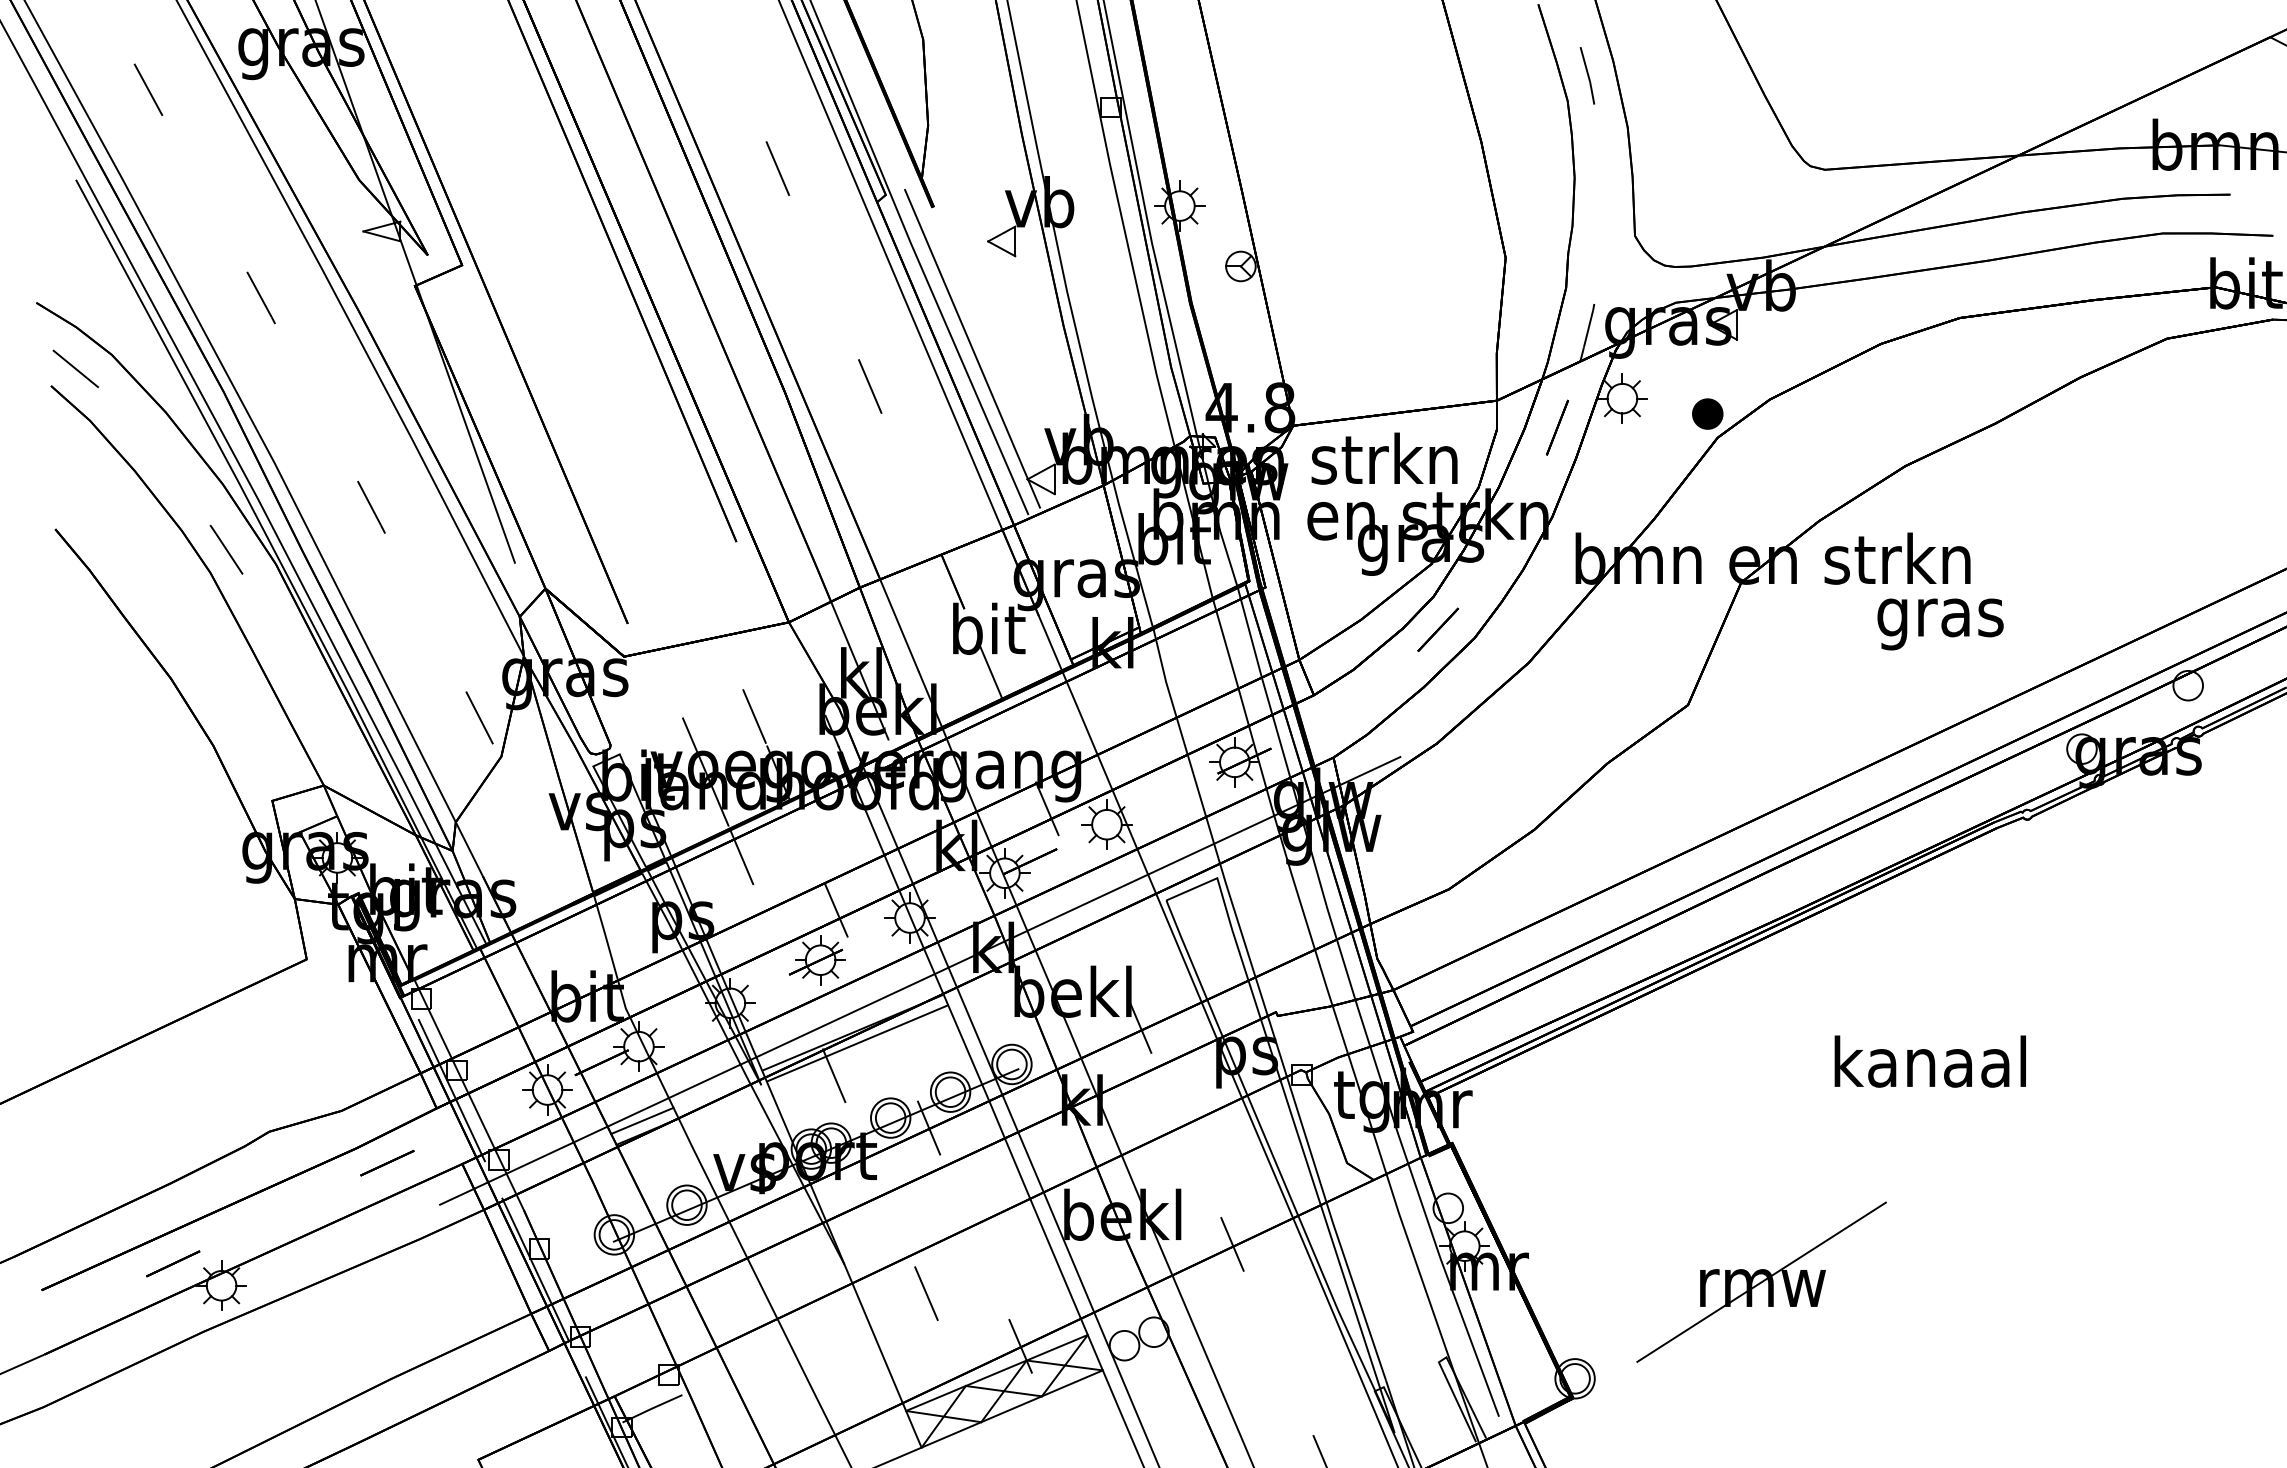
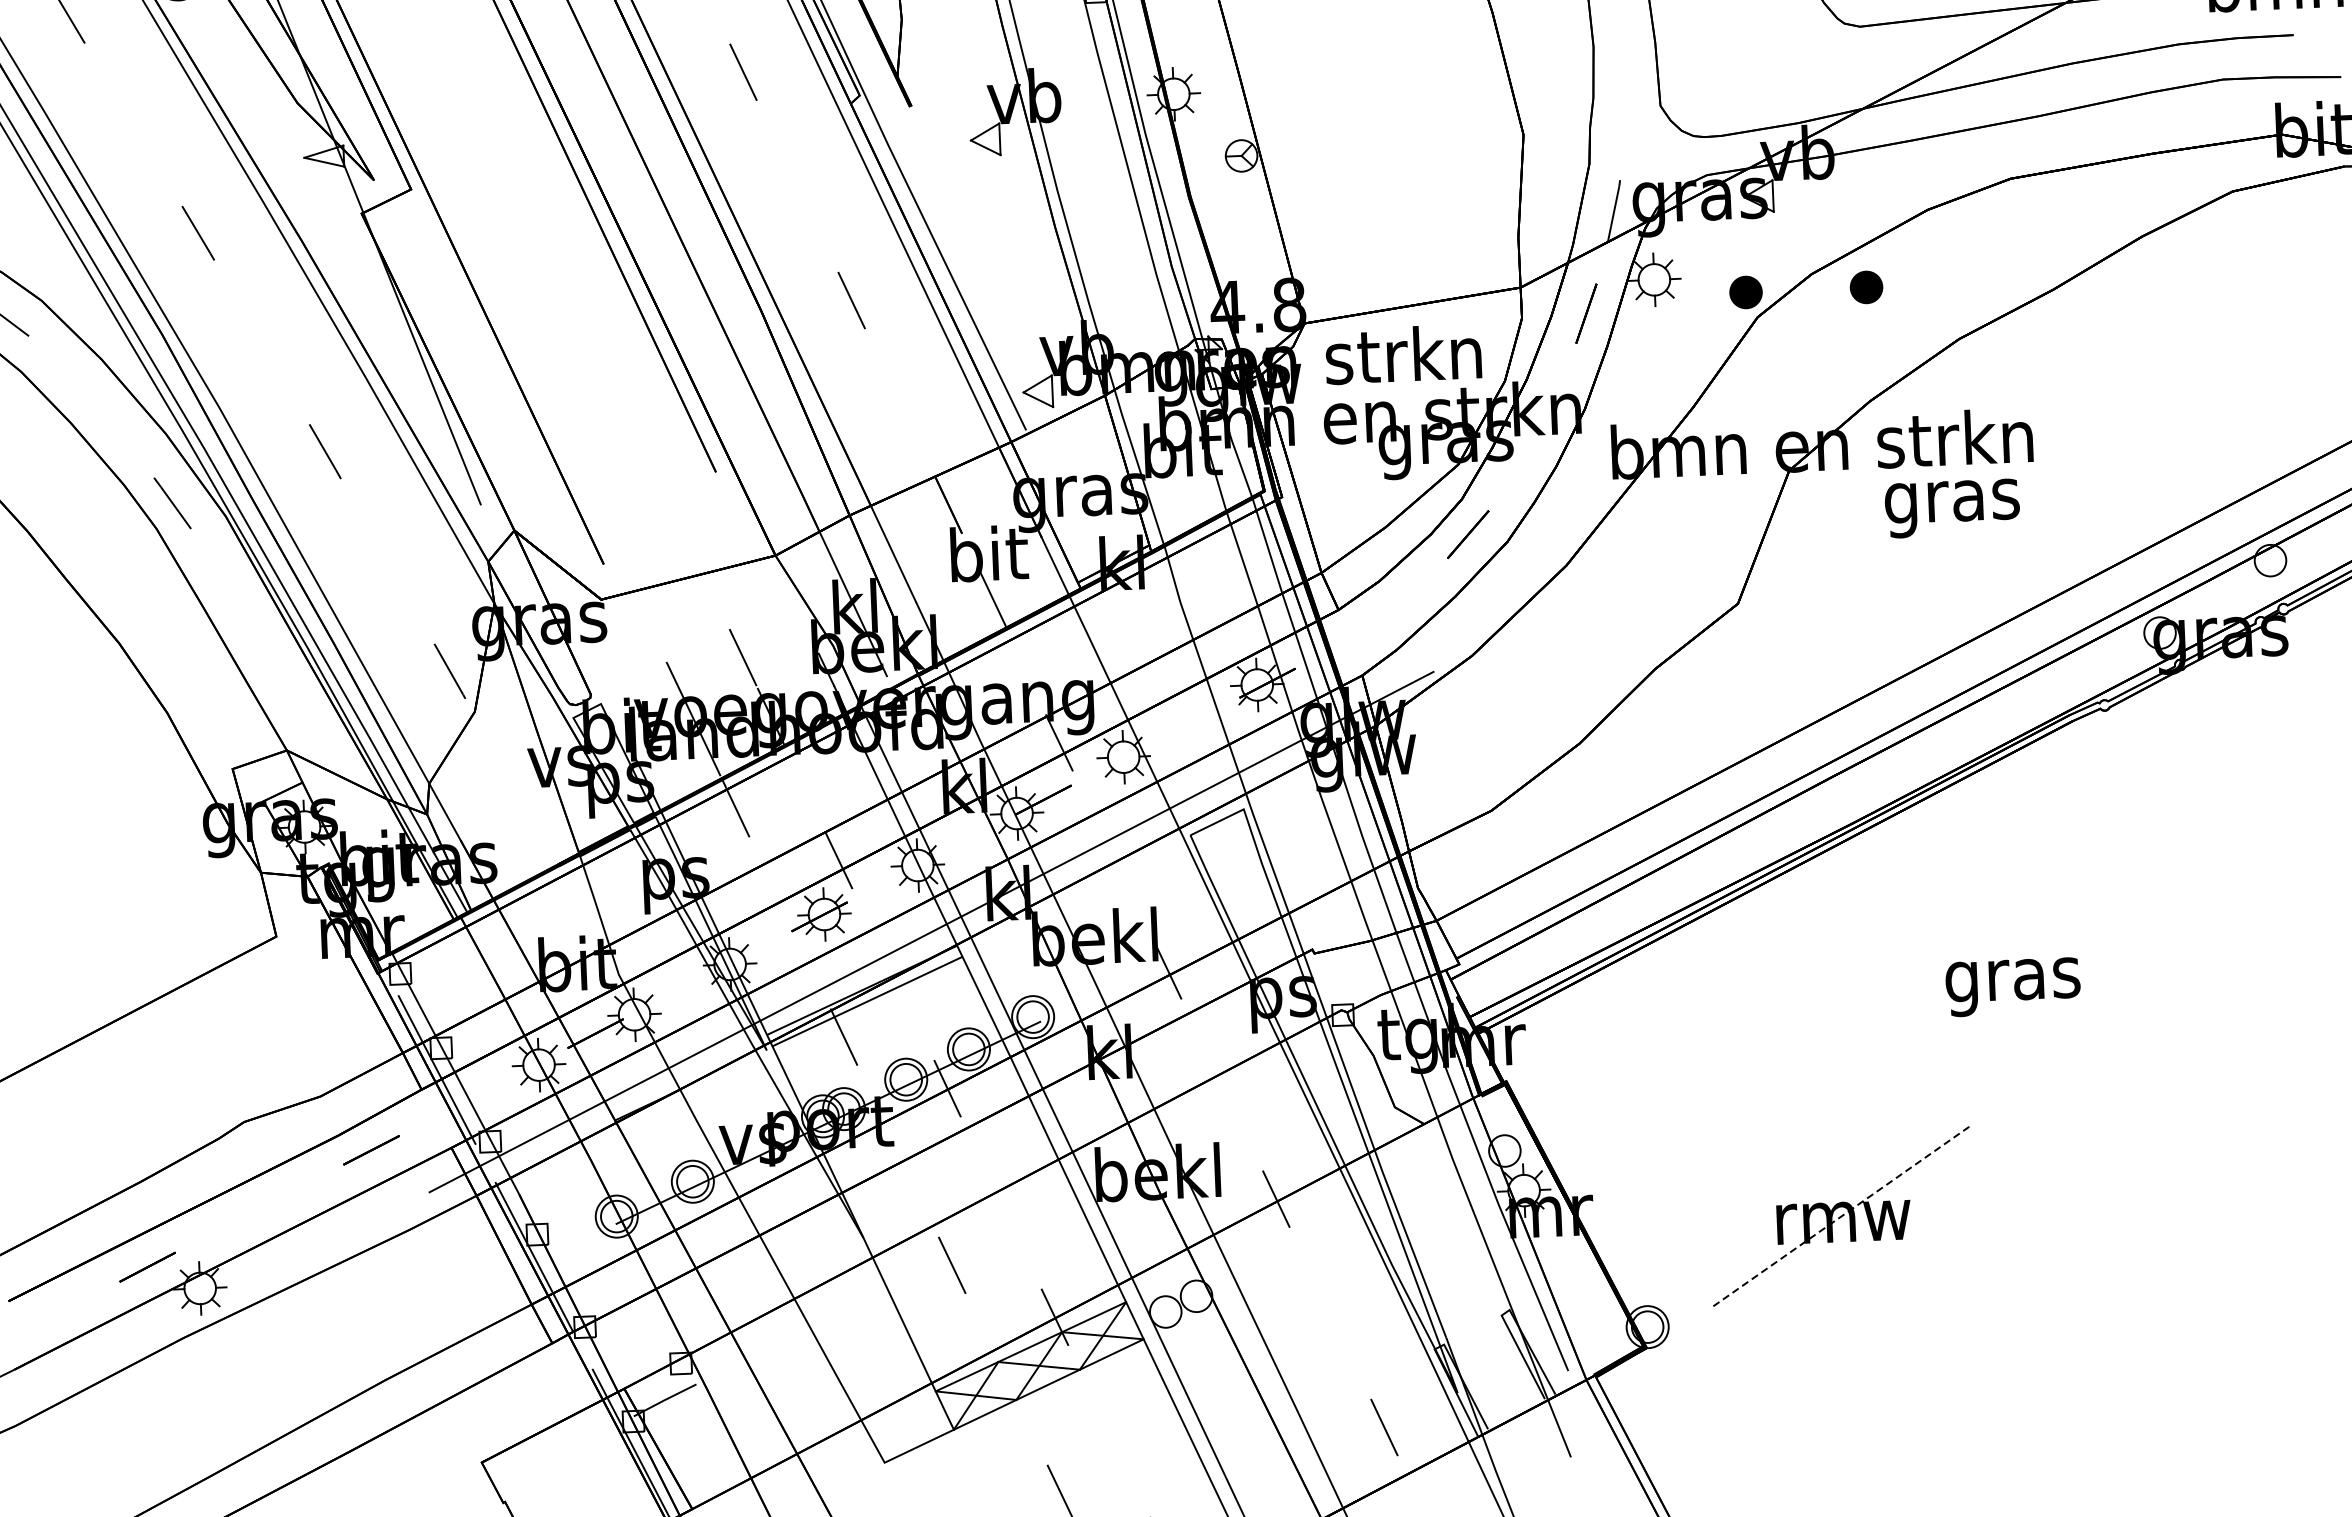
line: (972, 348) -> (959, 255), removed
part: (1820, 413) -> (1866, 286), added
text: (1940, 624) -> (1952, 508), moved
text: (1929, 1067) -> (2011, 979), kanaal -> gras
line: (642, 1120) -> (641, 1093), removed
line: (1761, 1282) -> (1842, 1216), solid -> dashed

